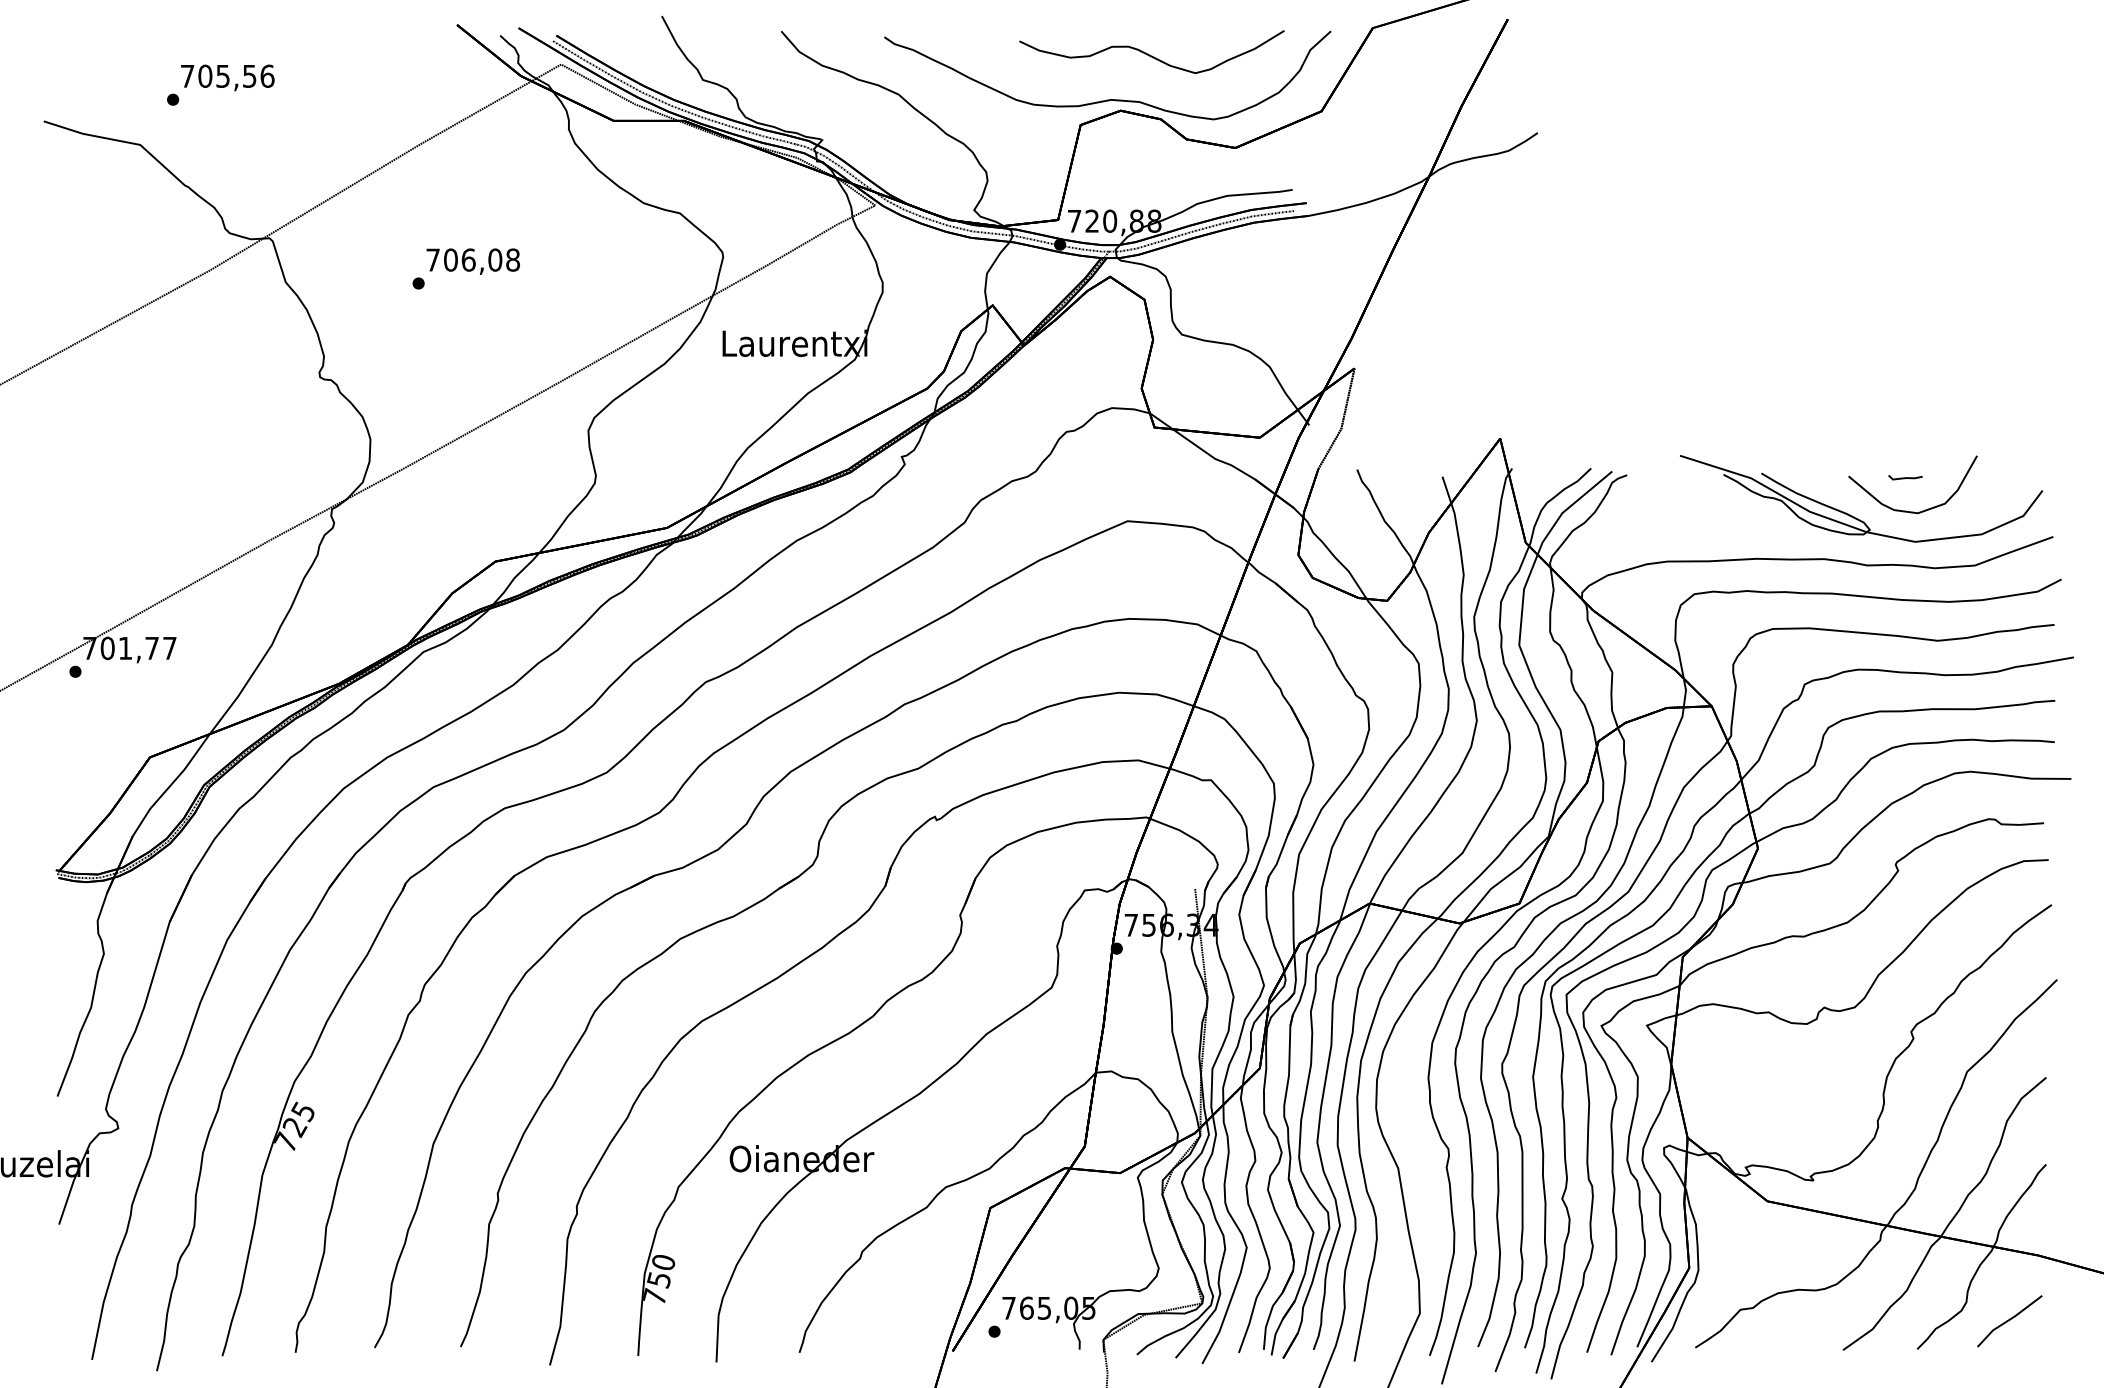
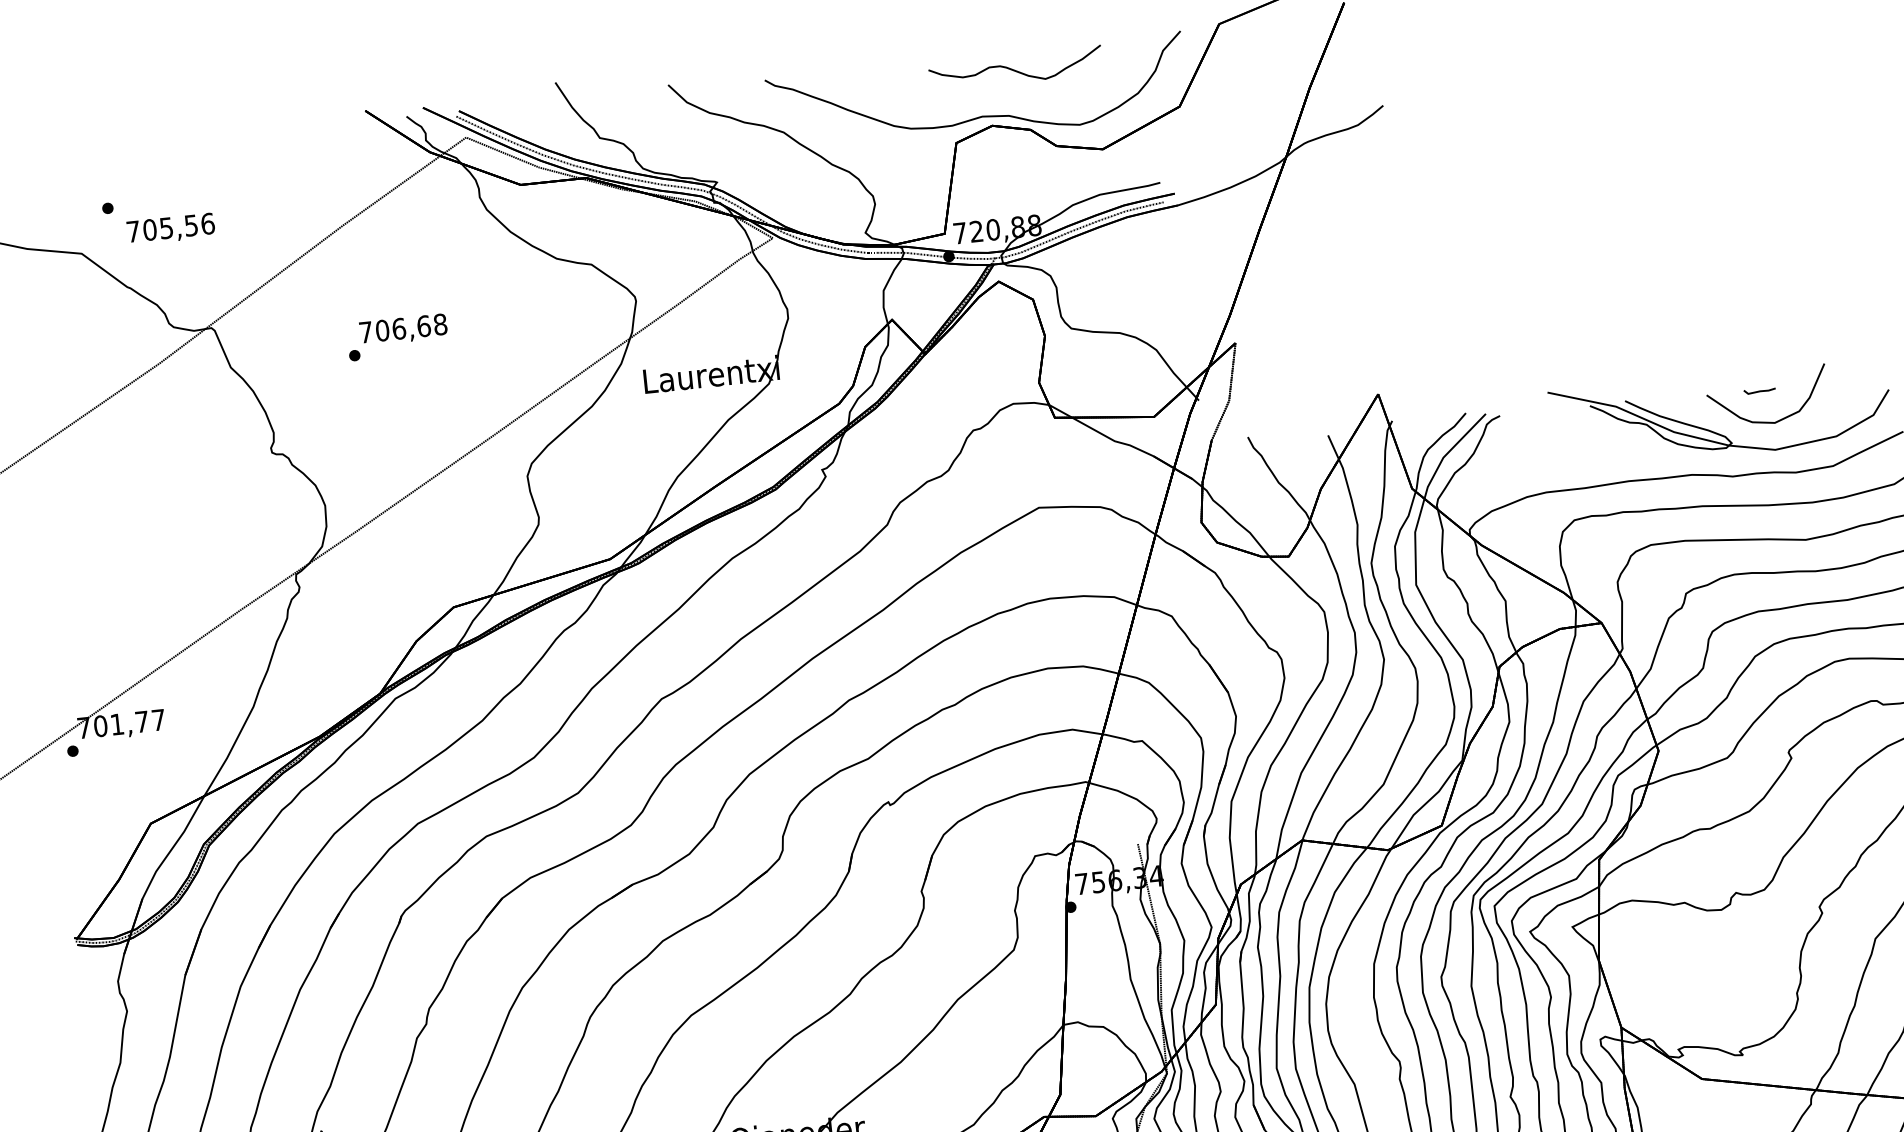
part: (1151, 52) -> (1015, 68), size x0.7
text: (227, 77) -> (170, 228), moved
text: (495, 259) -> (424, 325), 706,08 -> 706,68

